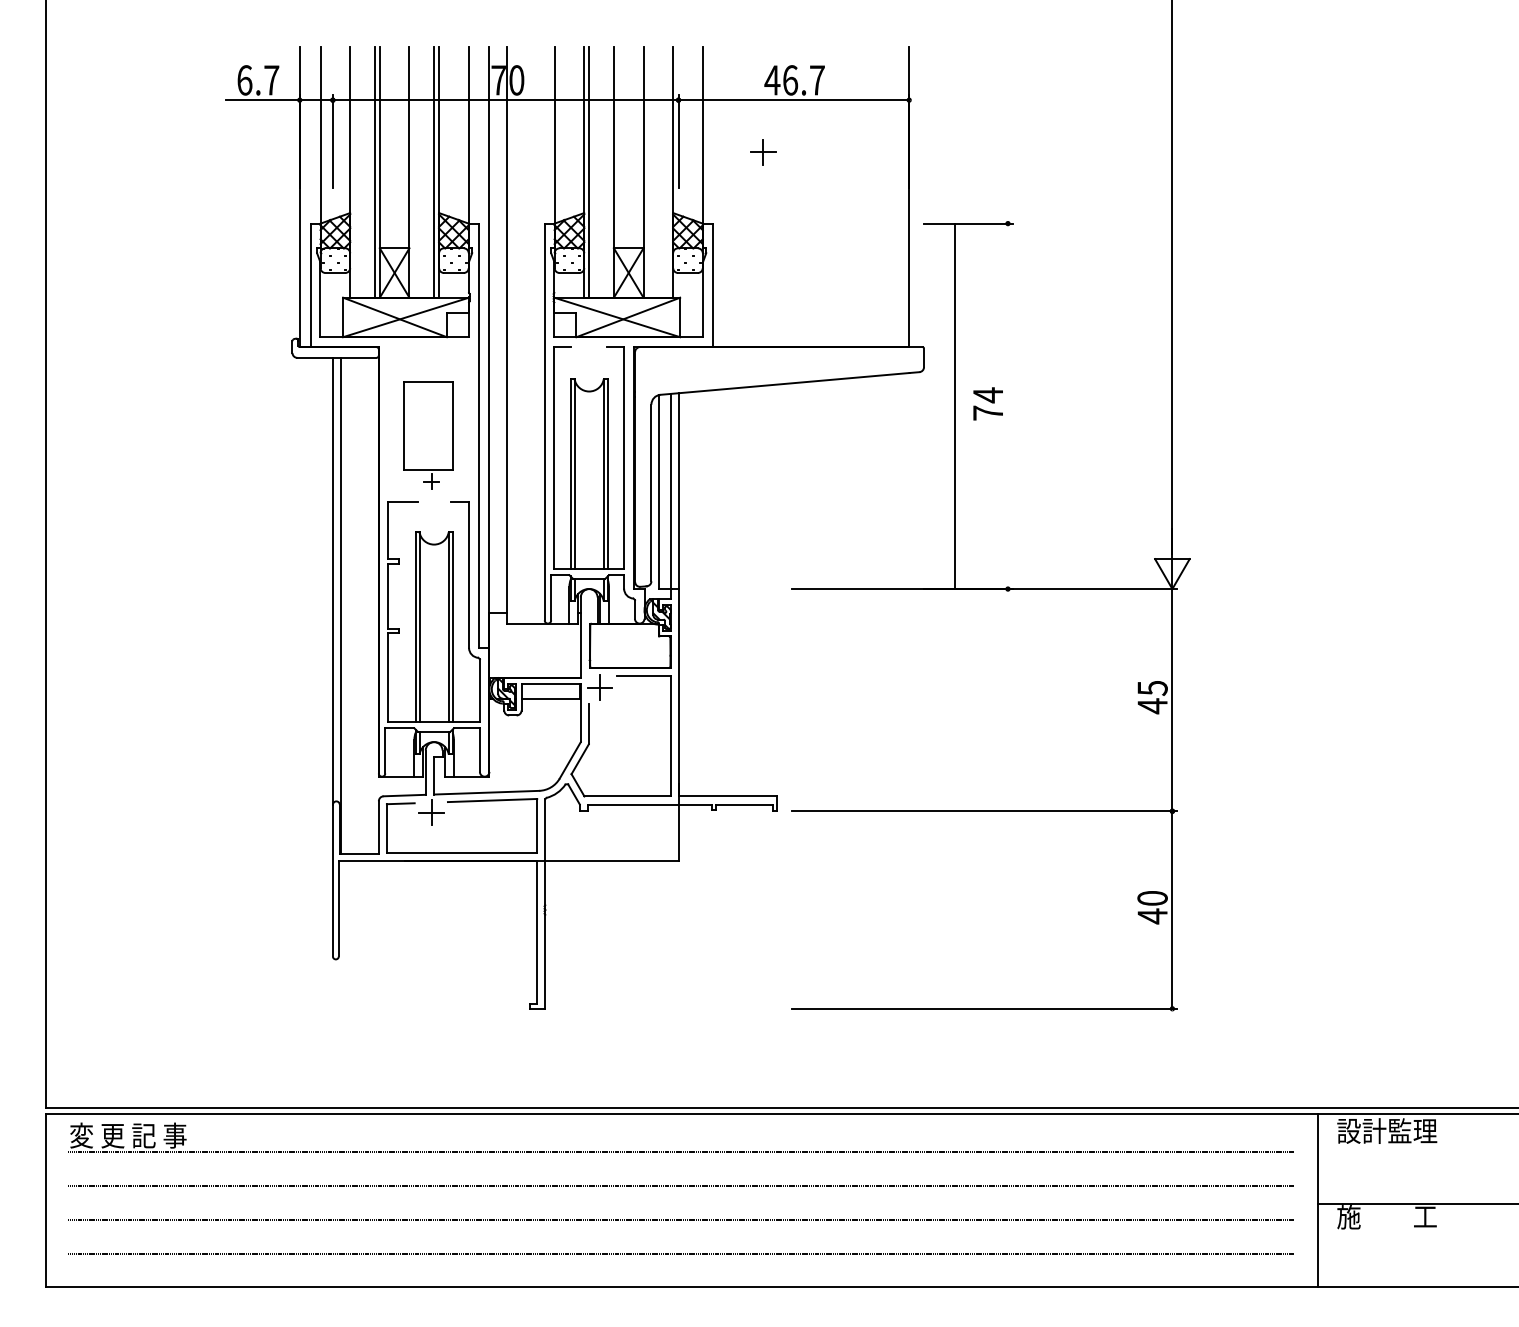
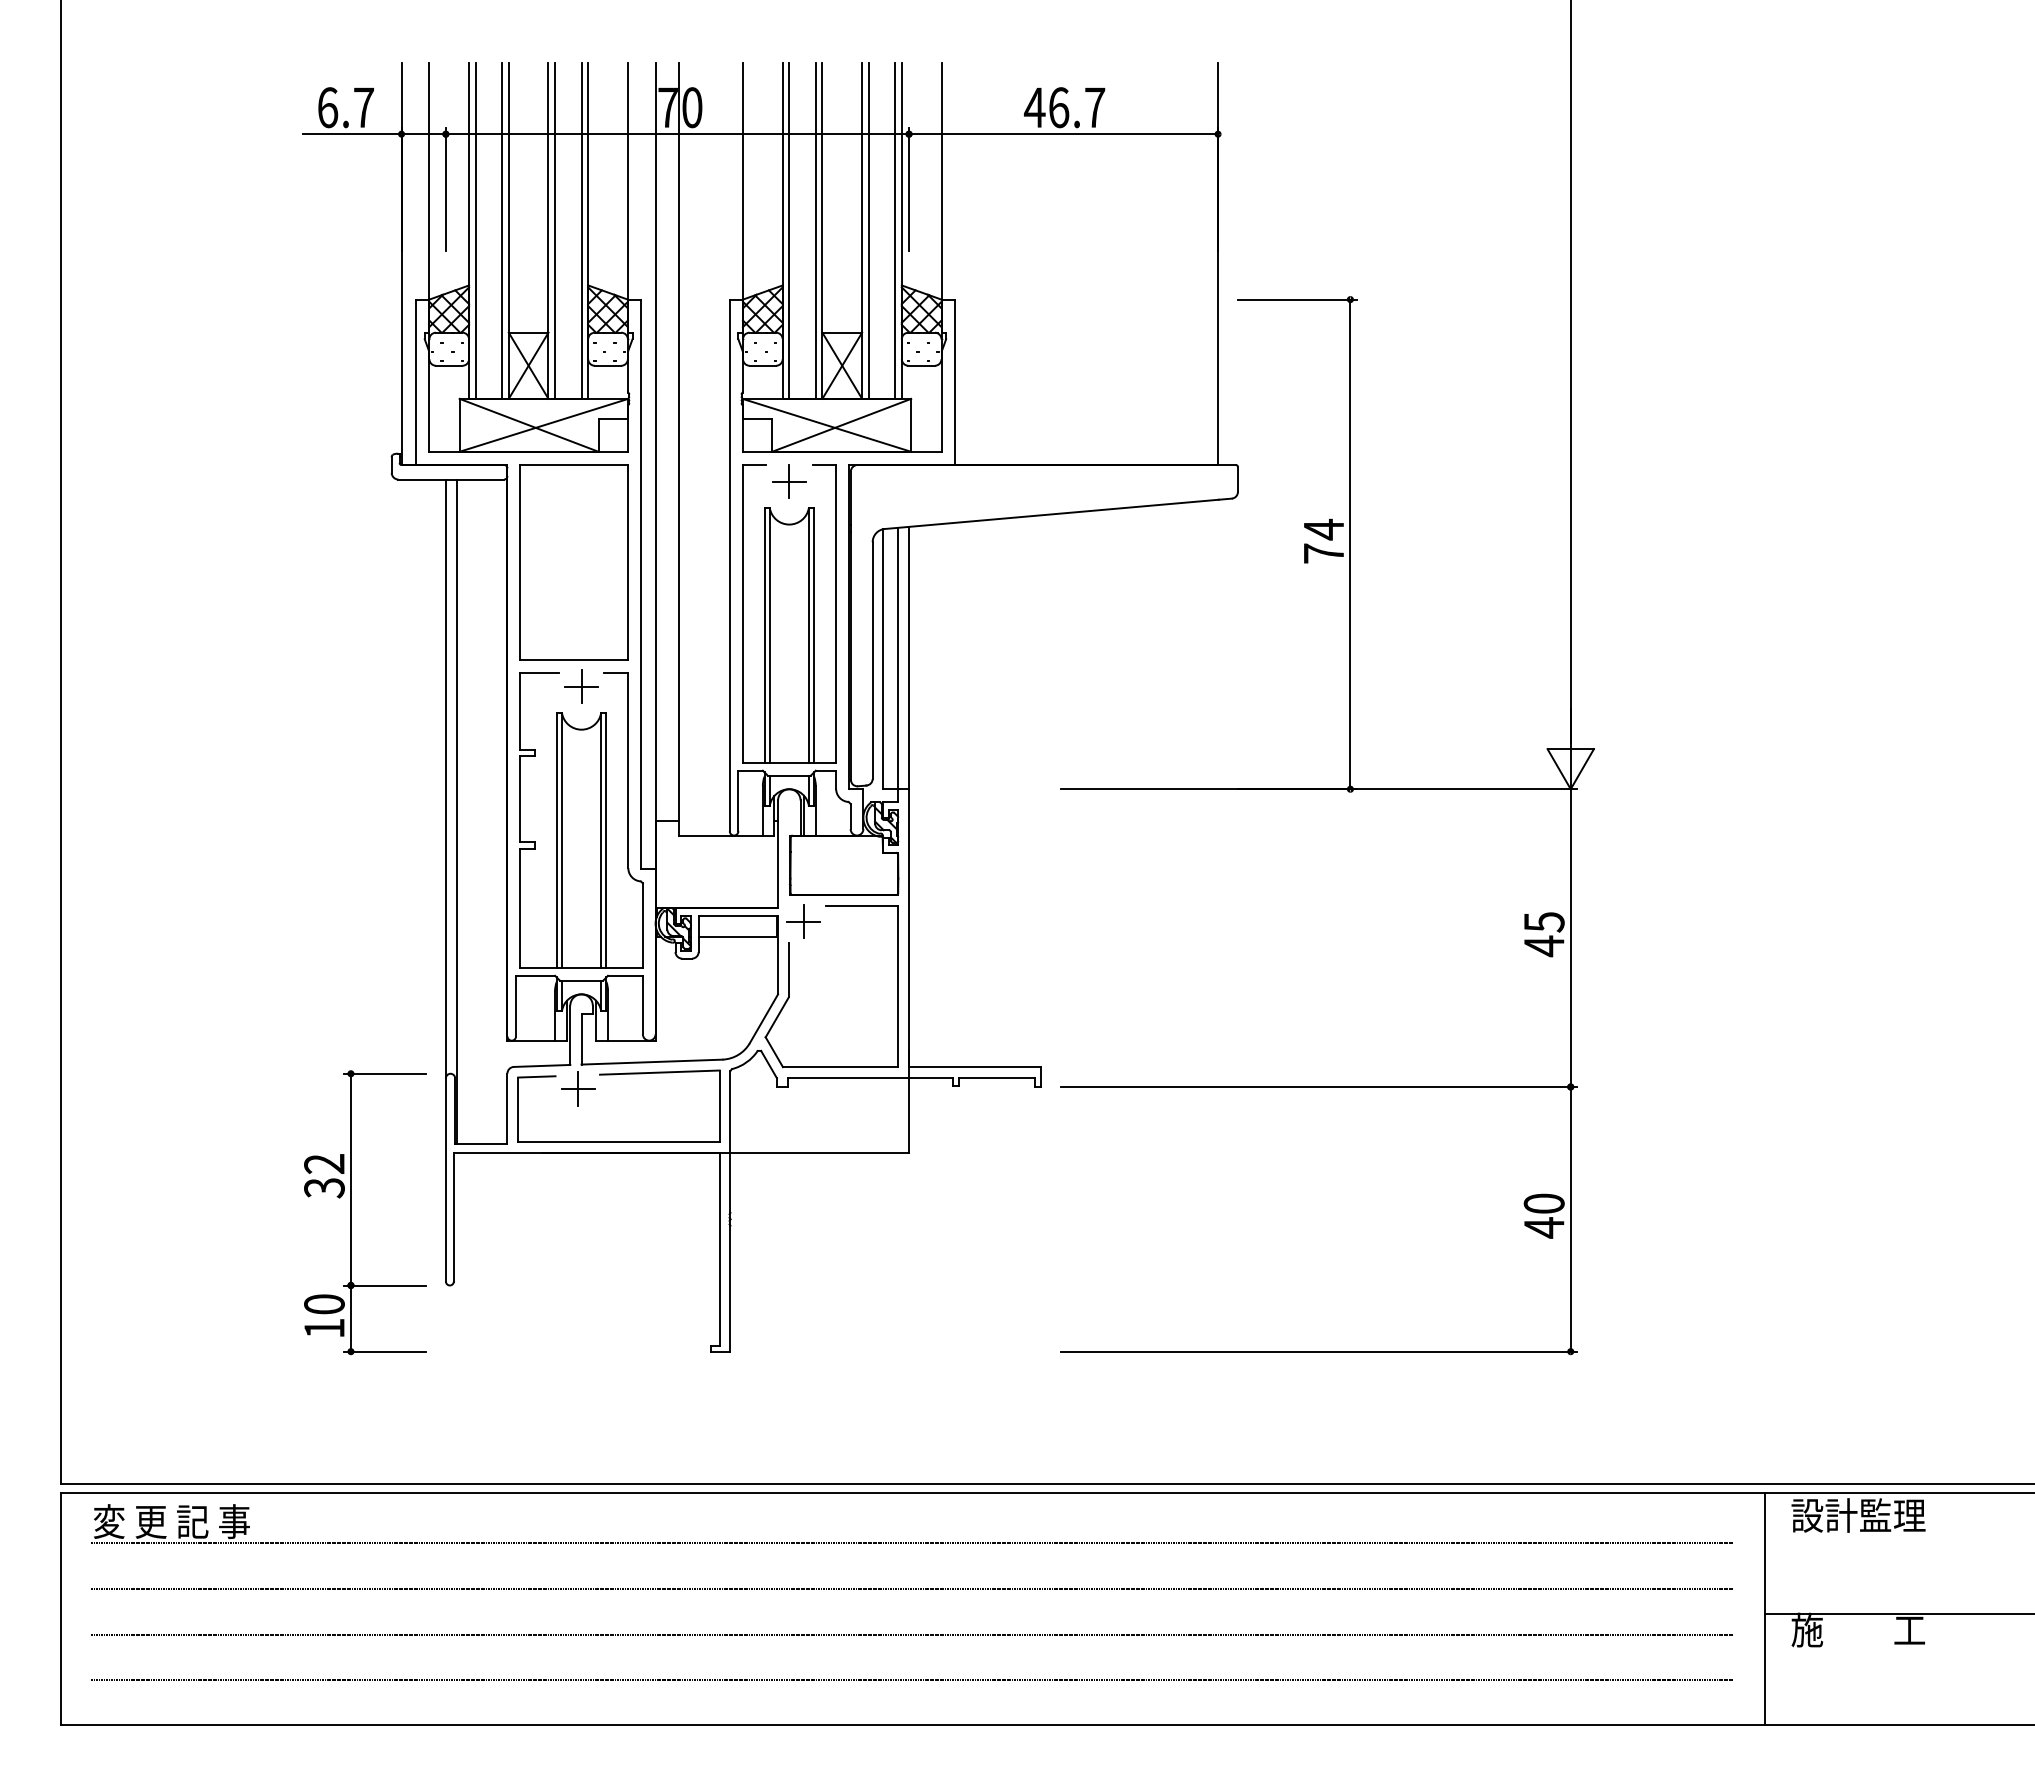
part: (763, 152) -> (789, 481), moved
line: (355, 172) -> (476, 231), added
line: (414, 172) -> (555, 231), added
line: (608, 172) -> (815, 231), added
line: (648, 172) -> (868, 231), added
line: (668, 172) -> (895, 231), added
line: (954, 406) -> (1349, 544), moved
part: (428, 435) -> (573, 583), size x1.67
part: (262, 904) -> (351, 1211), added

